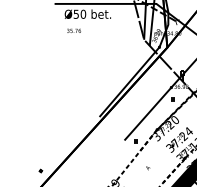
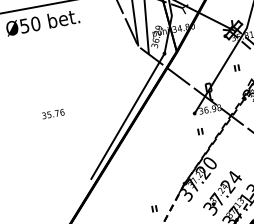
text: (73, 30) -> (52, 113), moved
line: (148, 113) -> (166, 160), removed

